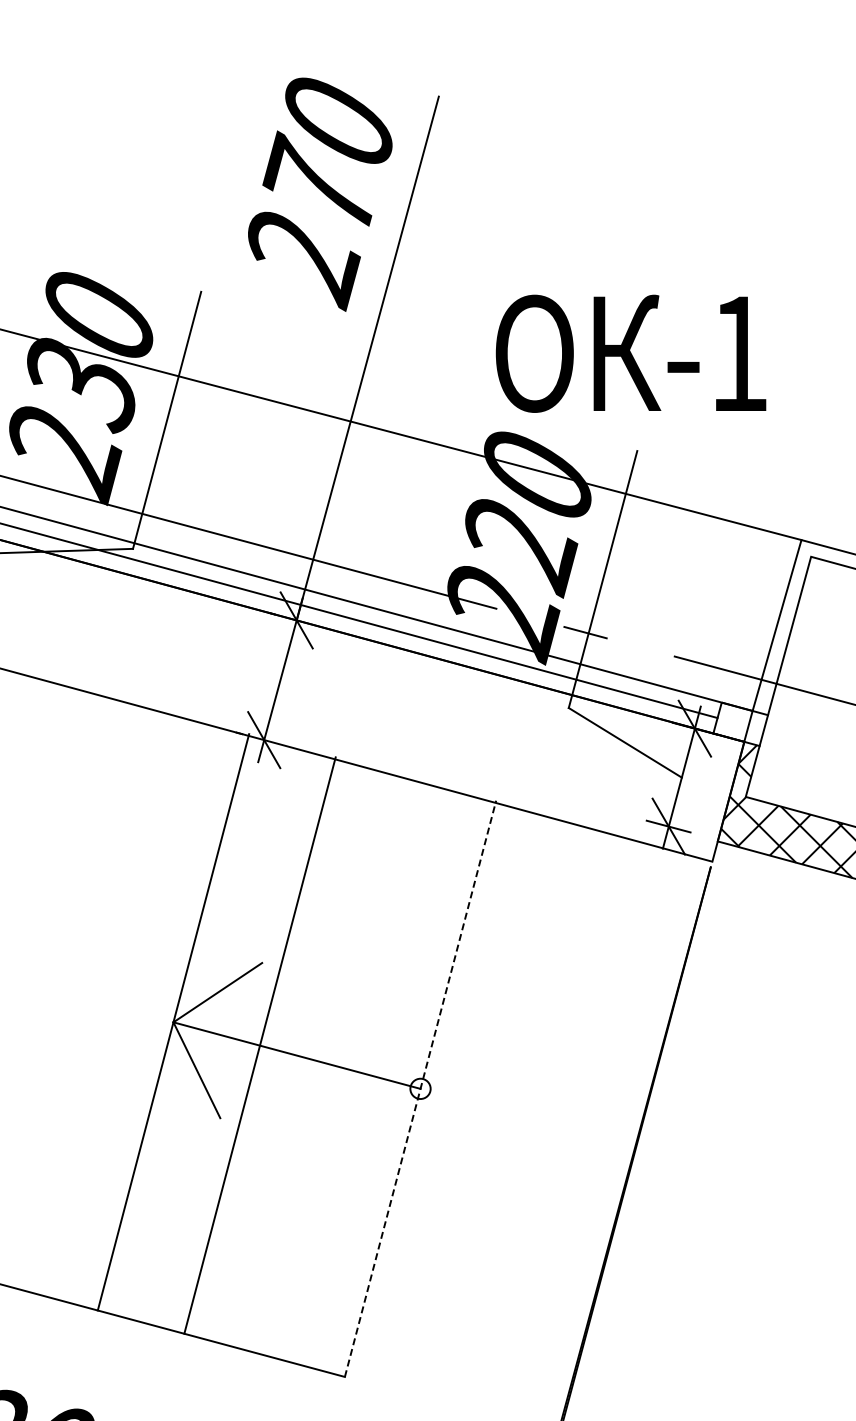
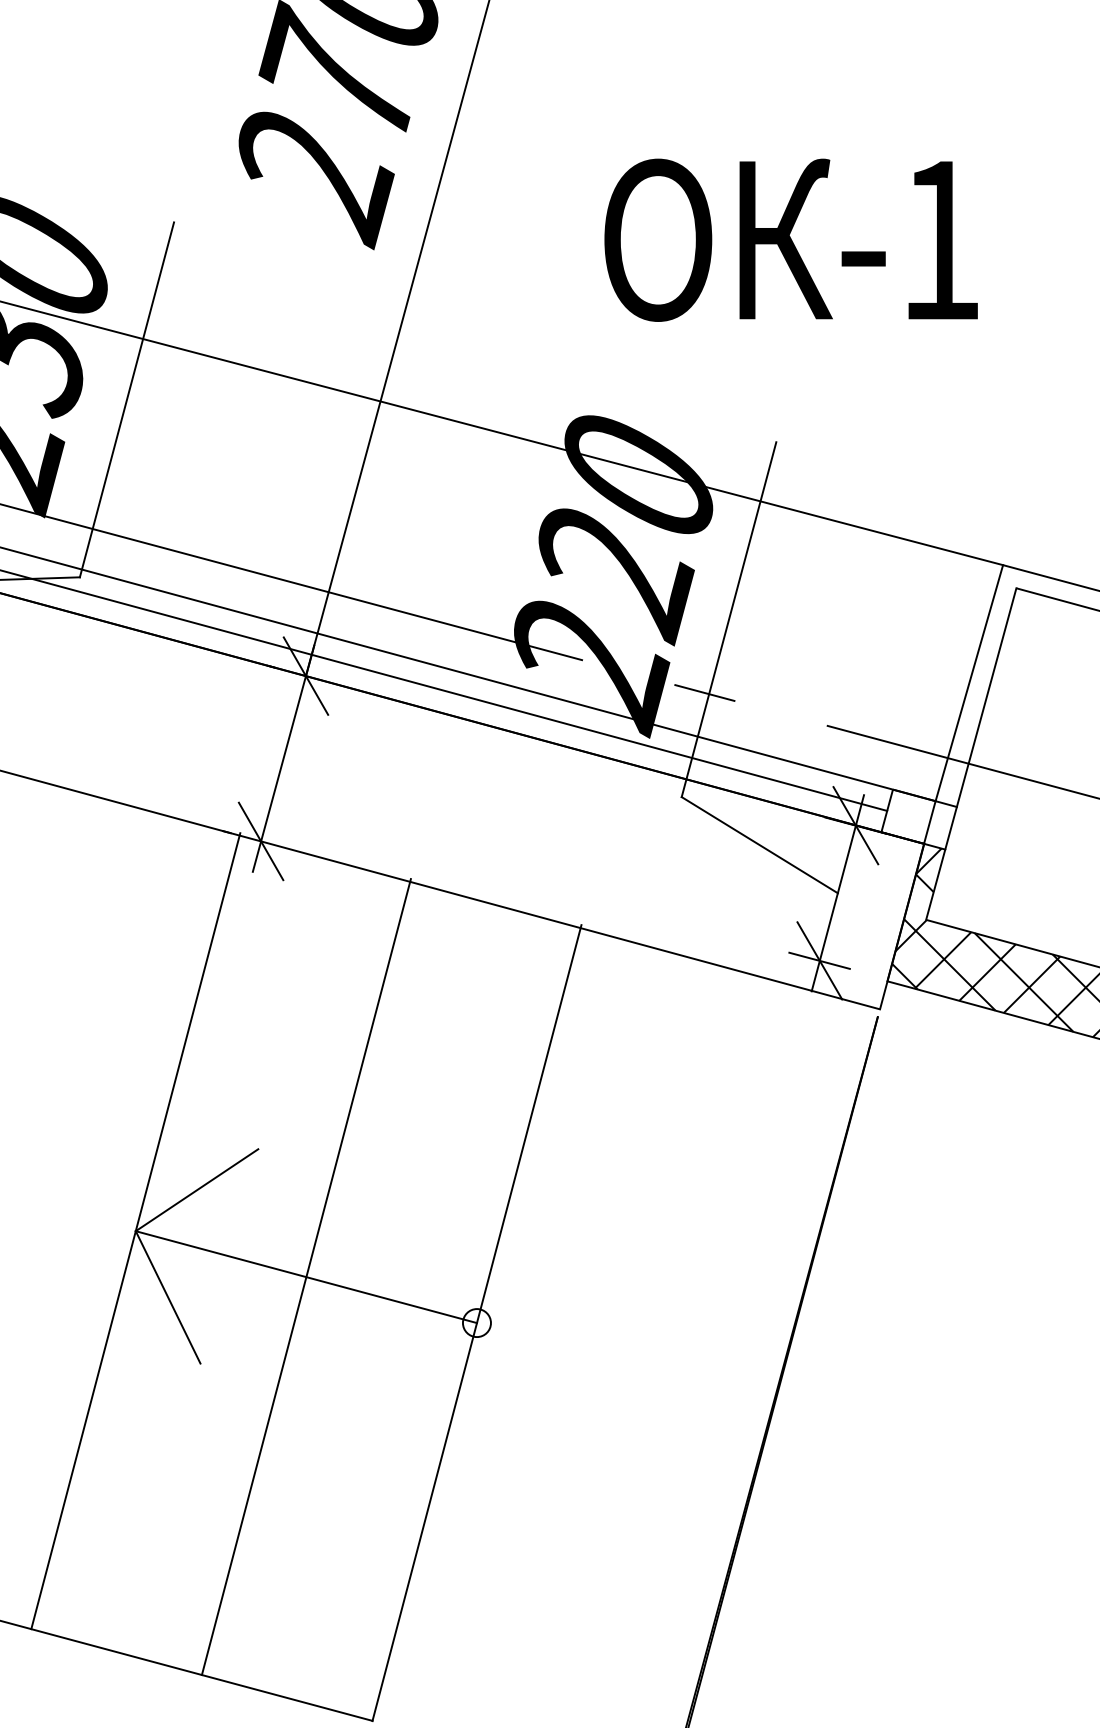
text: (630, 353) -> (790, 239), moved
line: (259, 1045) -> (305, 1276), moved
line: (420, 1088) -> (476, 1322), dashed -> solid

